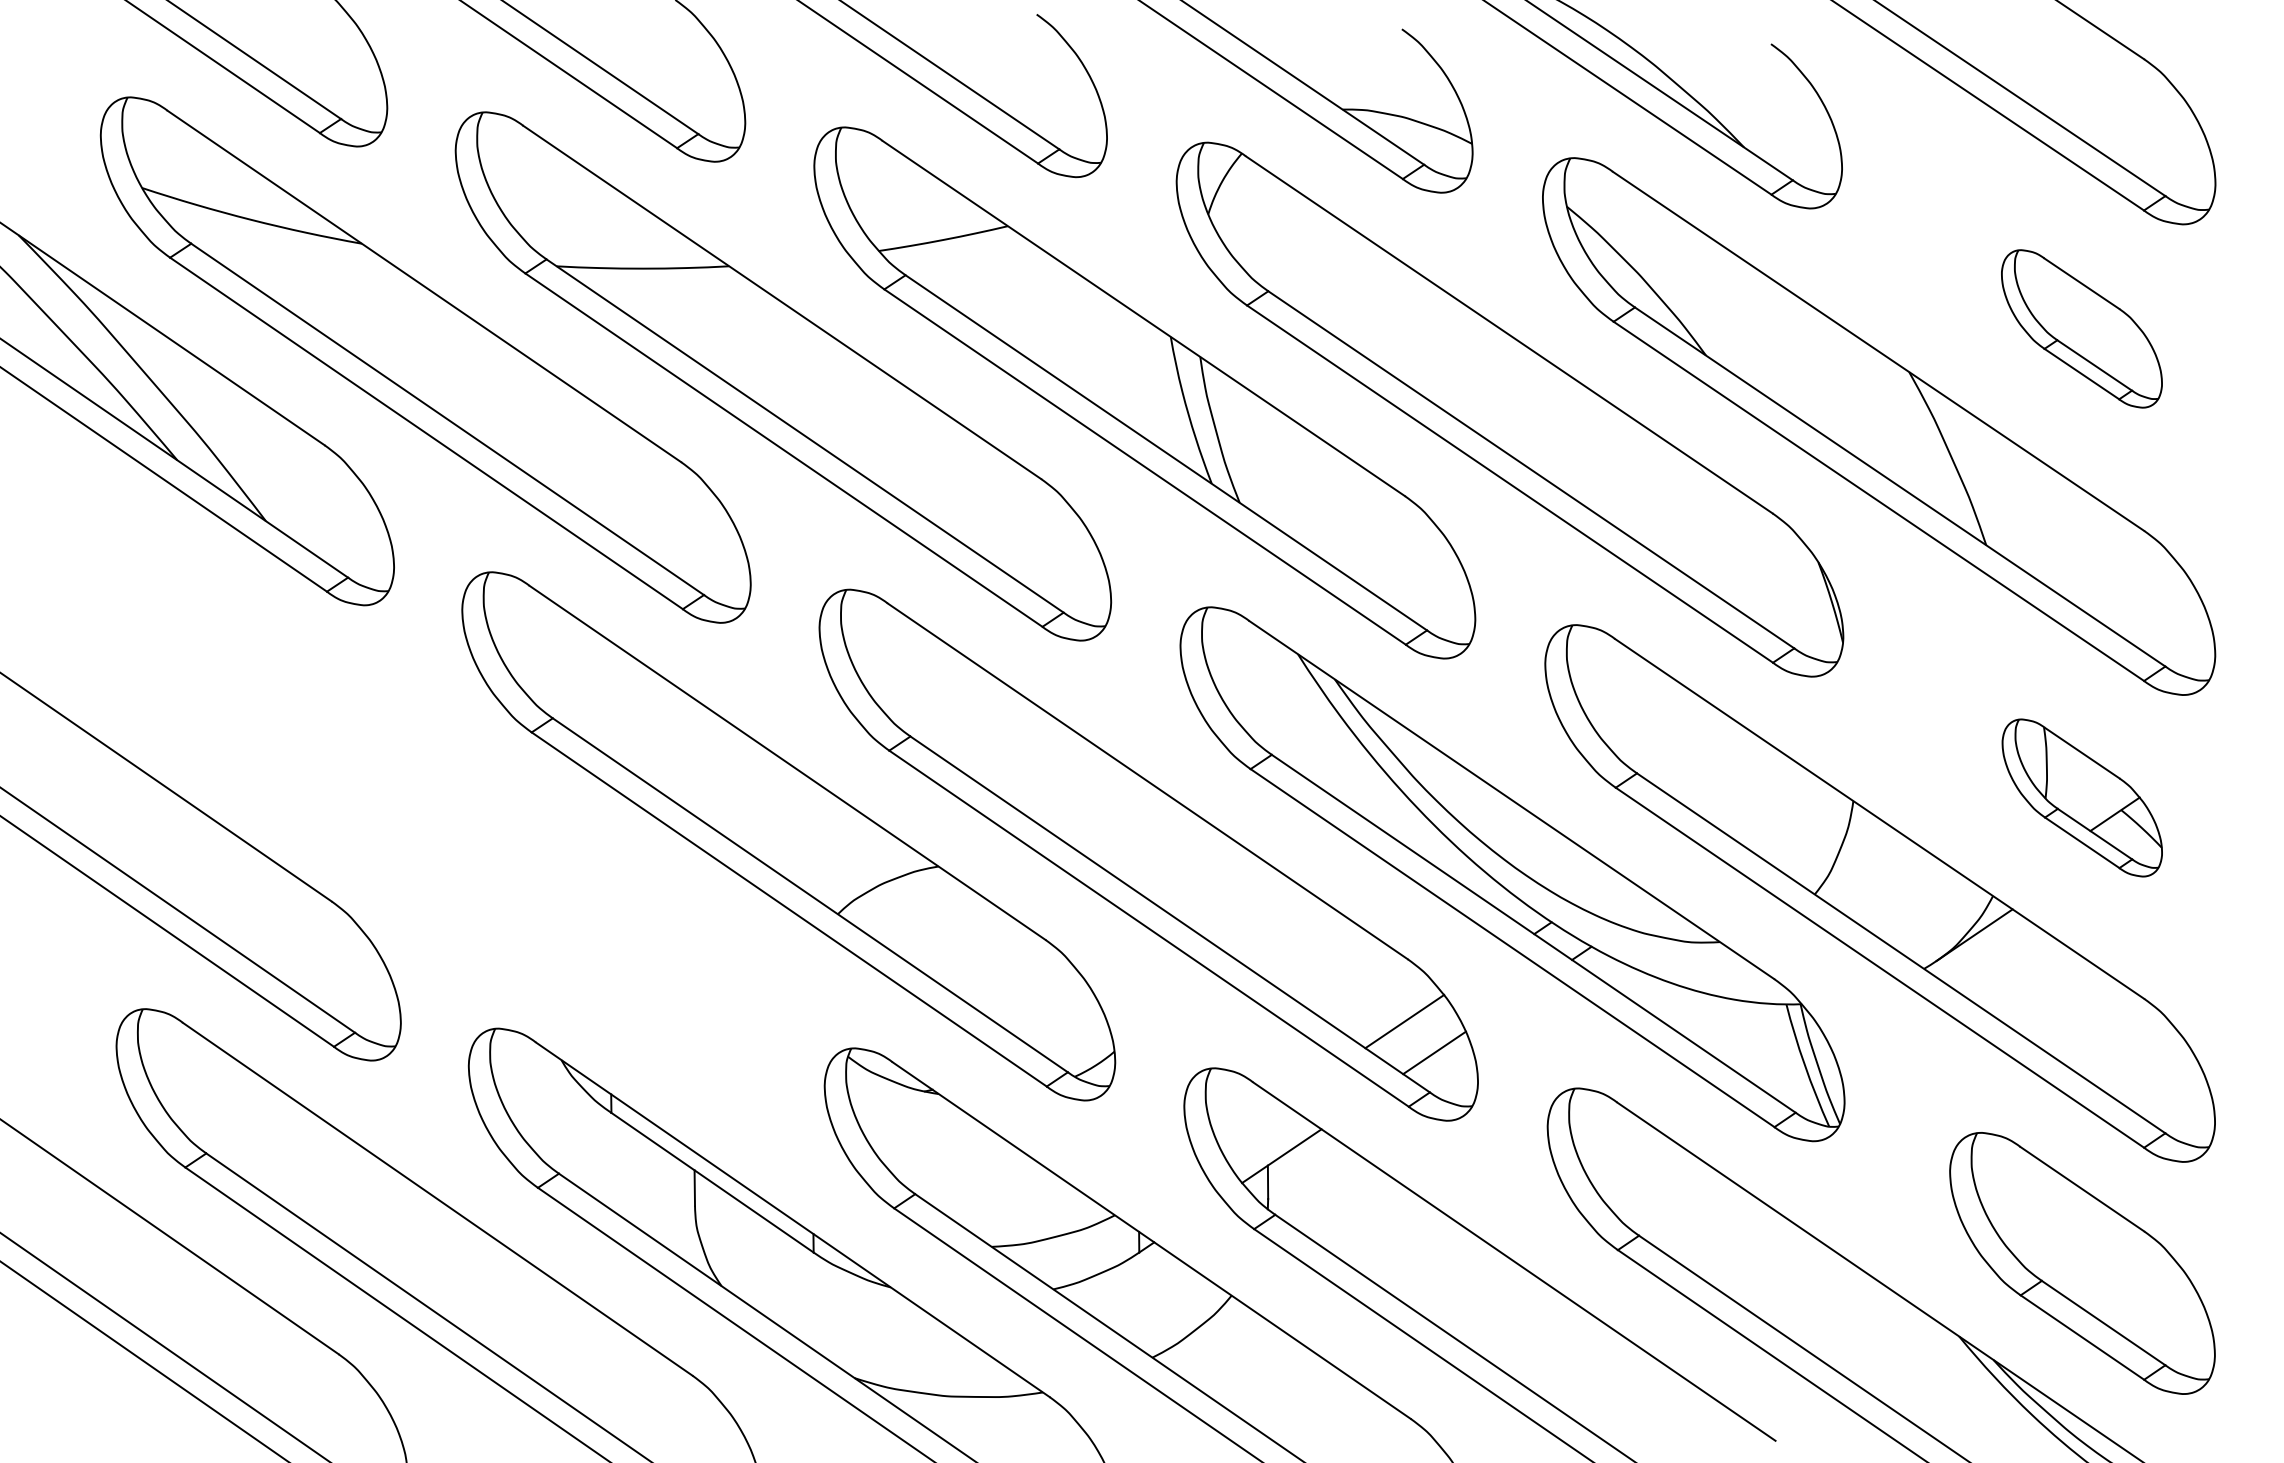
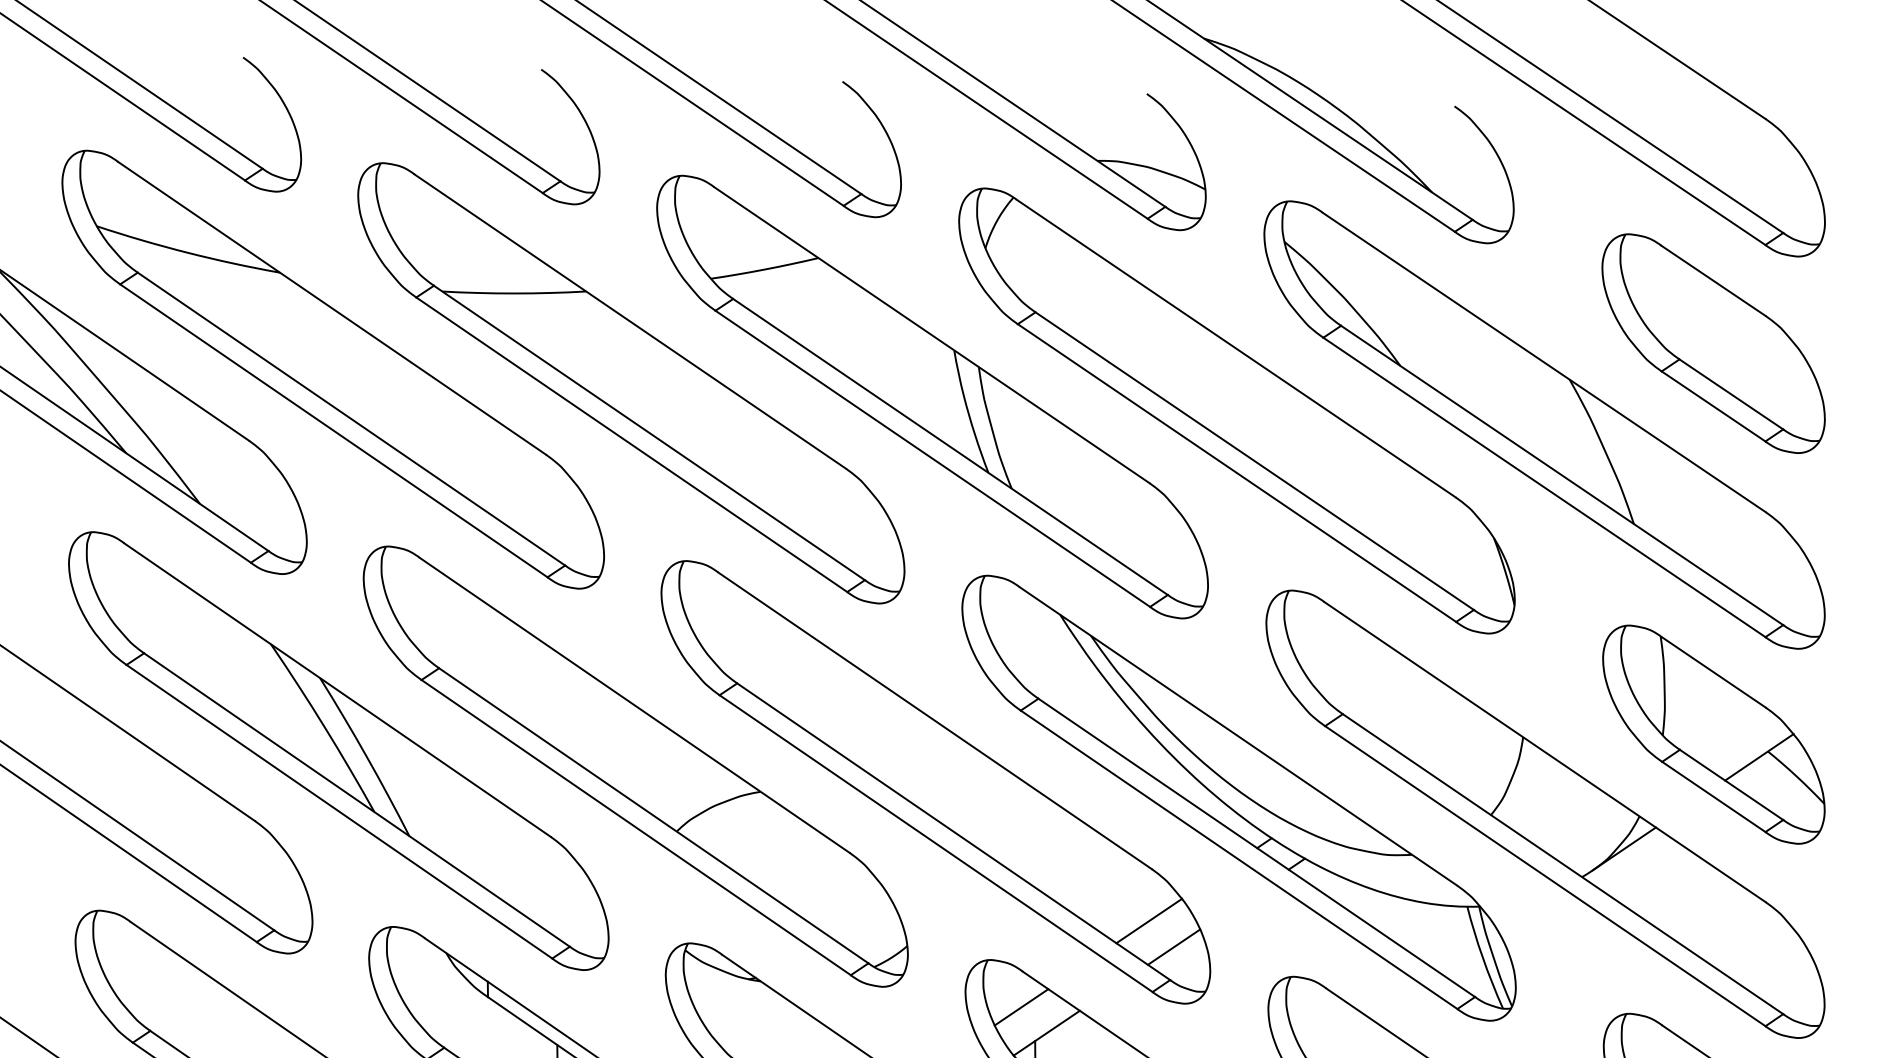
part: (2081, 328) -> (1713, 343), size x1.67
part: (2082, 797) -> (1714, 734), size x1.67
part: (432, 817) -> (338, 750), added
line: (1251, 1124) -> (1021, 1006), added

